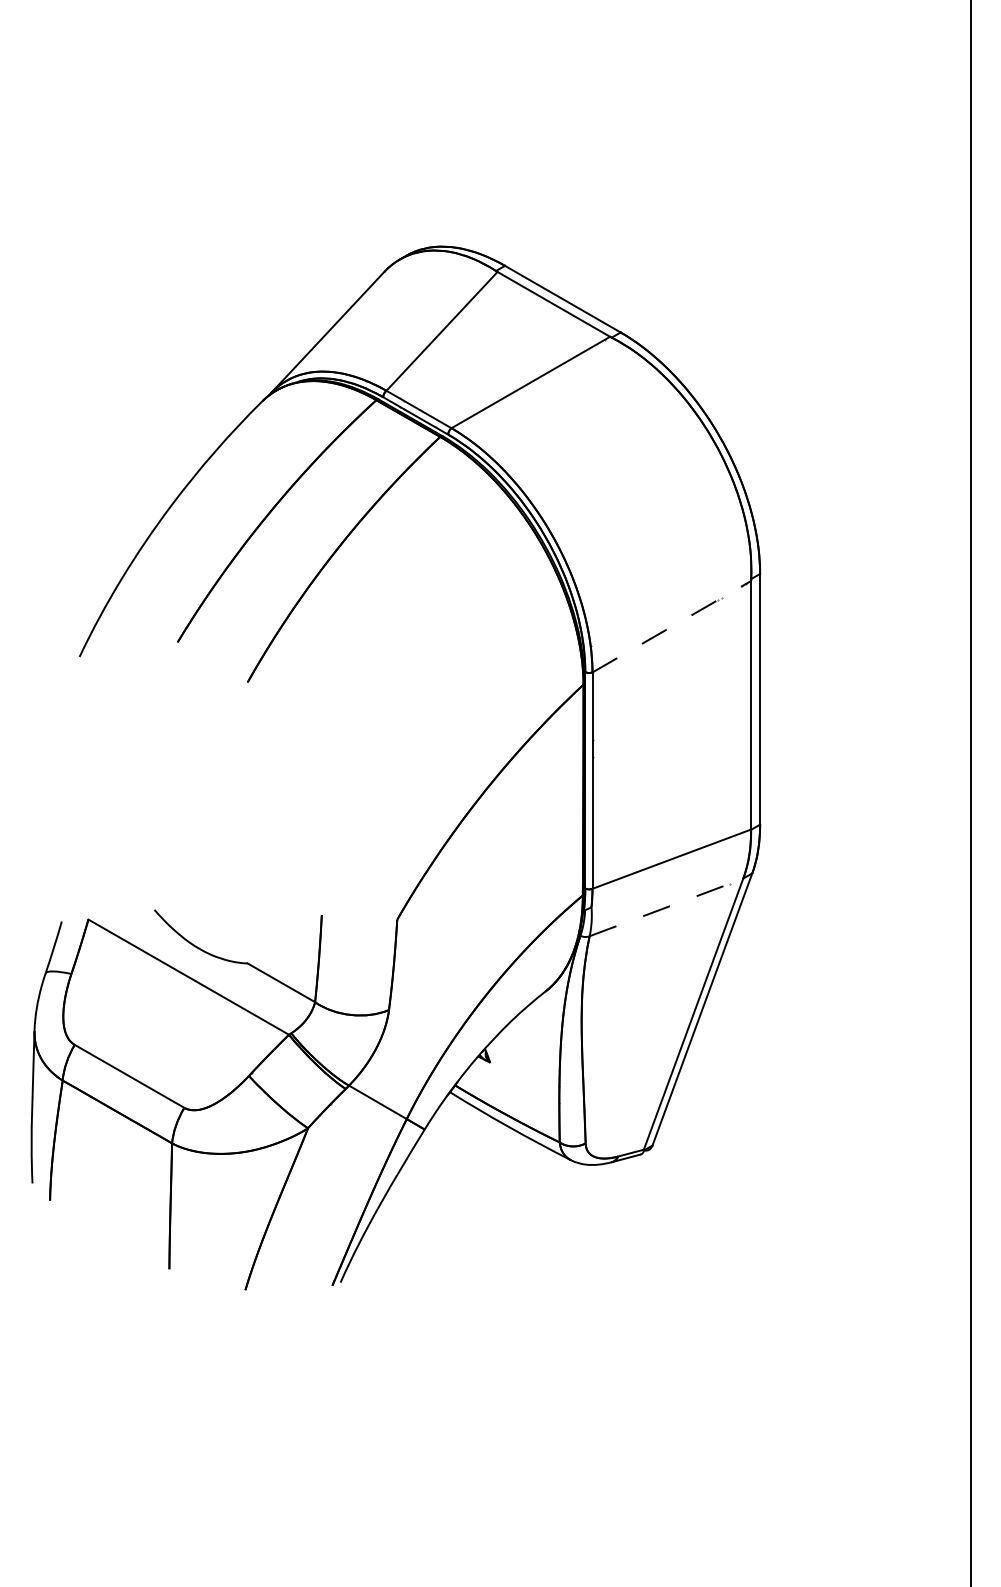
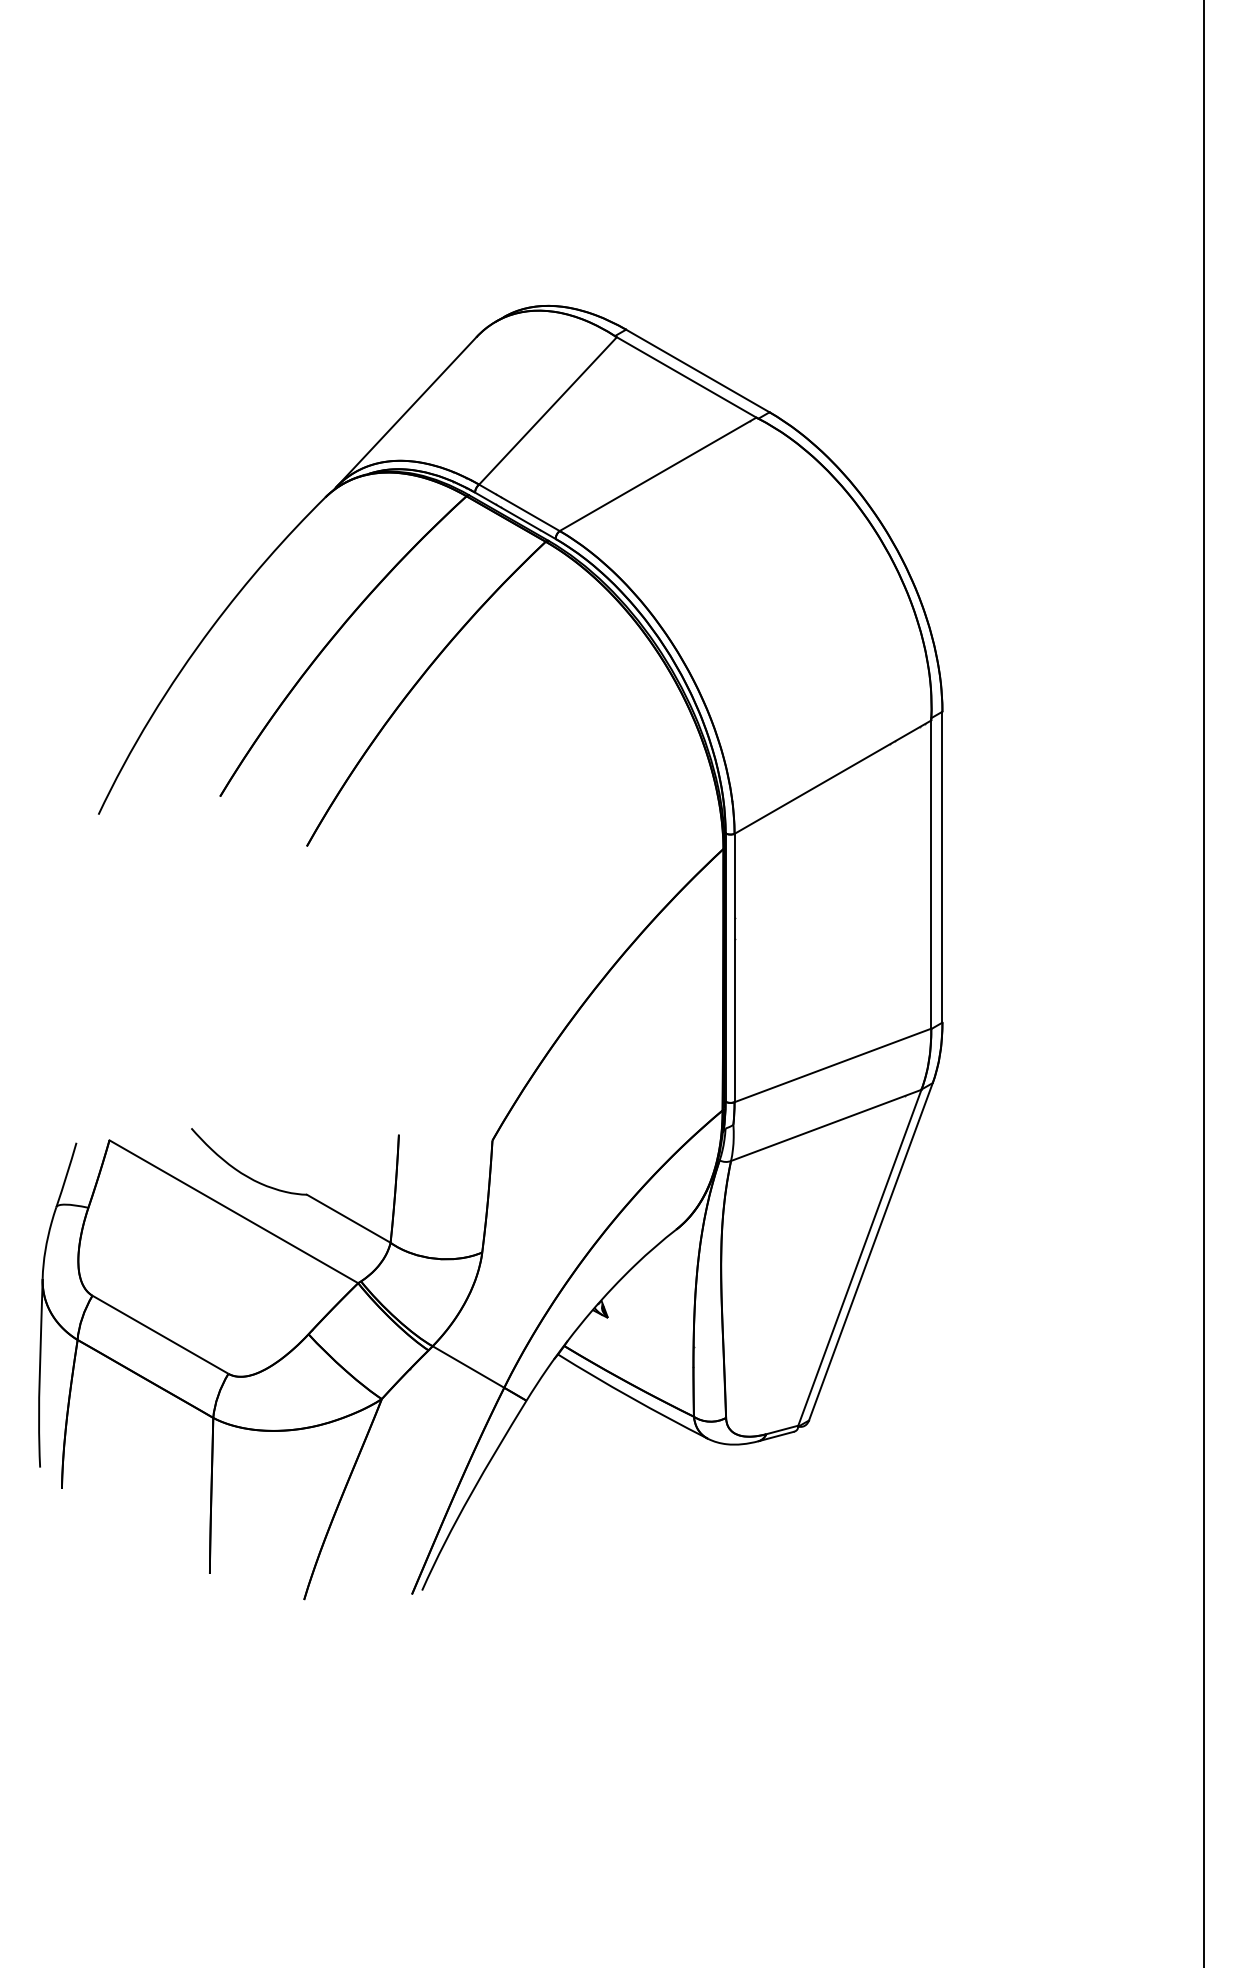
line: (671, 626) -> (832, 777), dashed -> solid
line: (666, 907) -> (826, 1125), dashed -> solid

